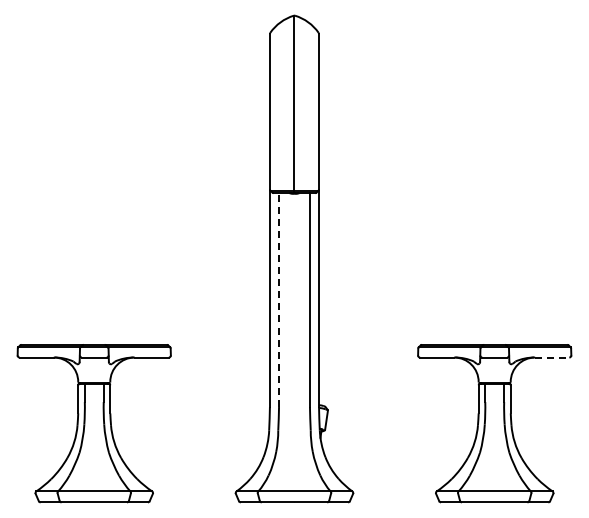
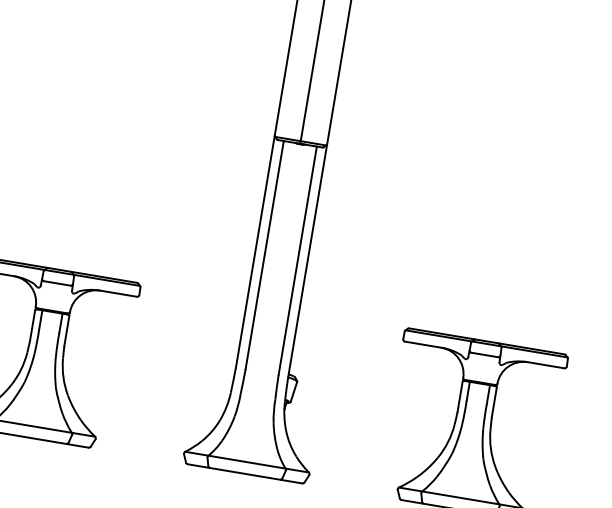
line: (279, 300) -> (265, 255), dashed -> solid
line: (552, 357) -> (546, 365), dashed -> solid

